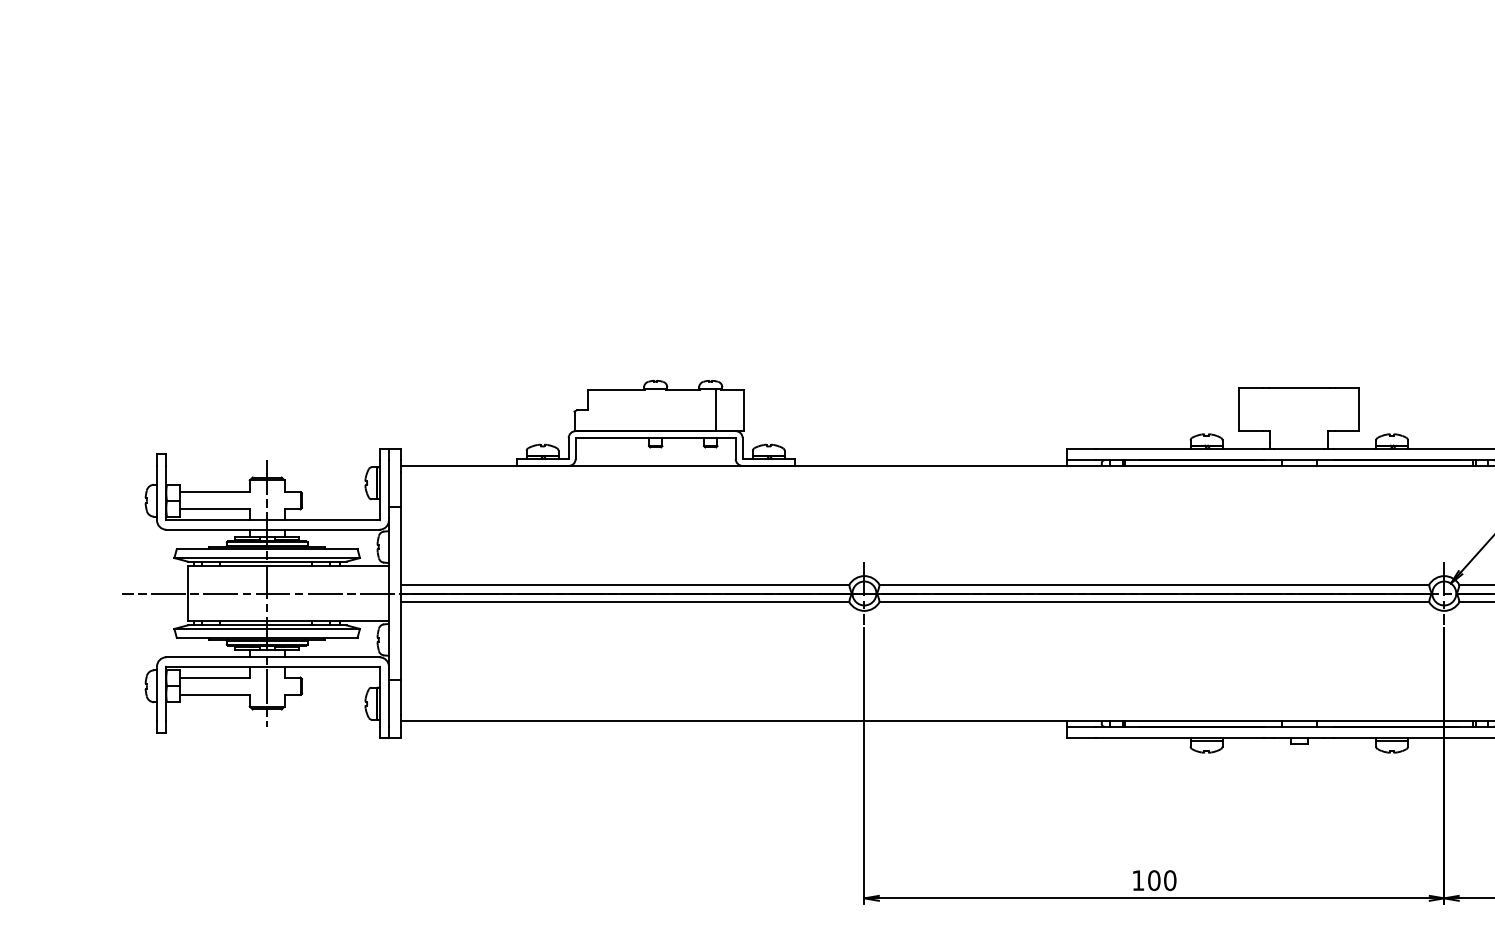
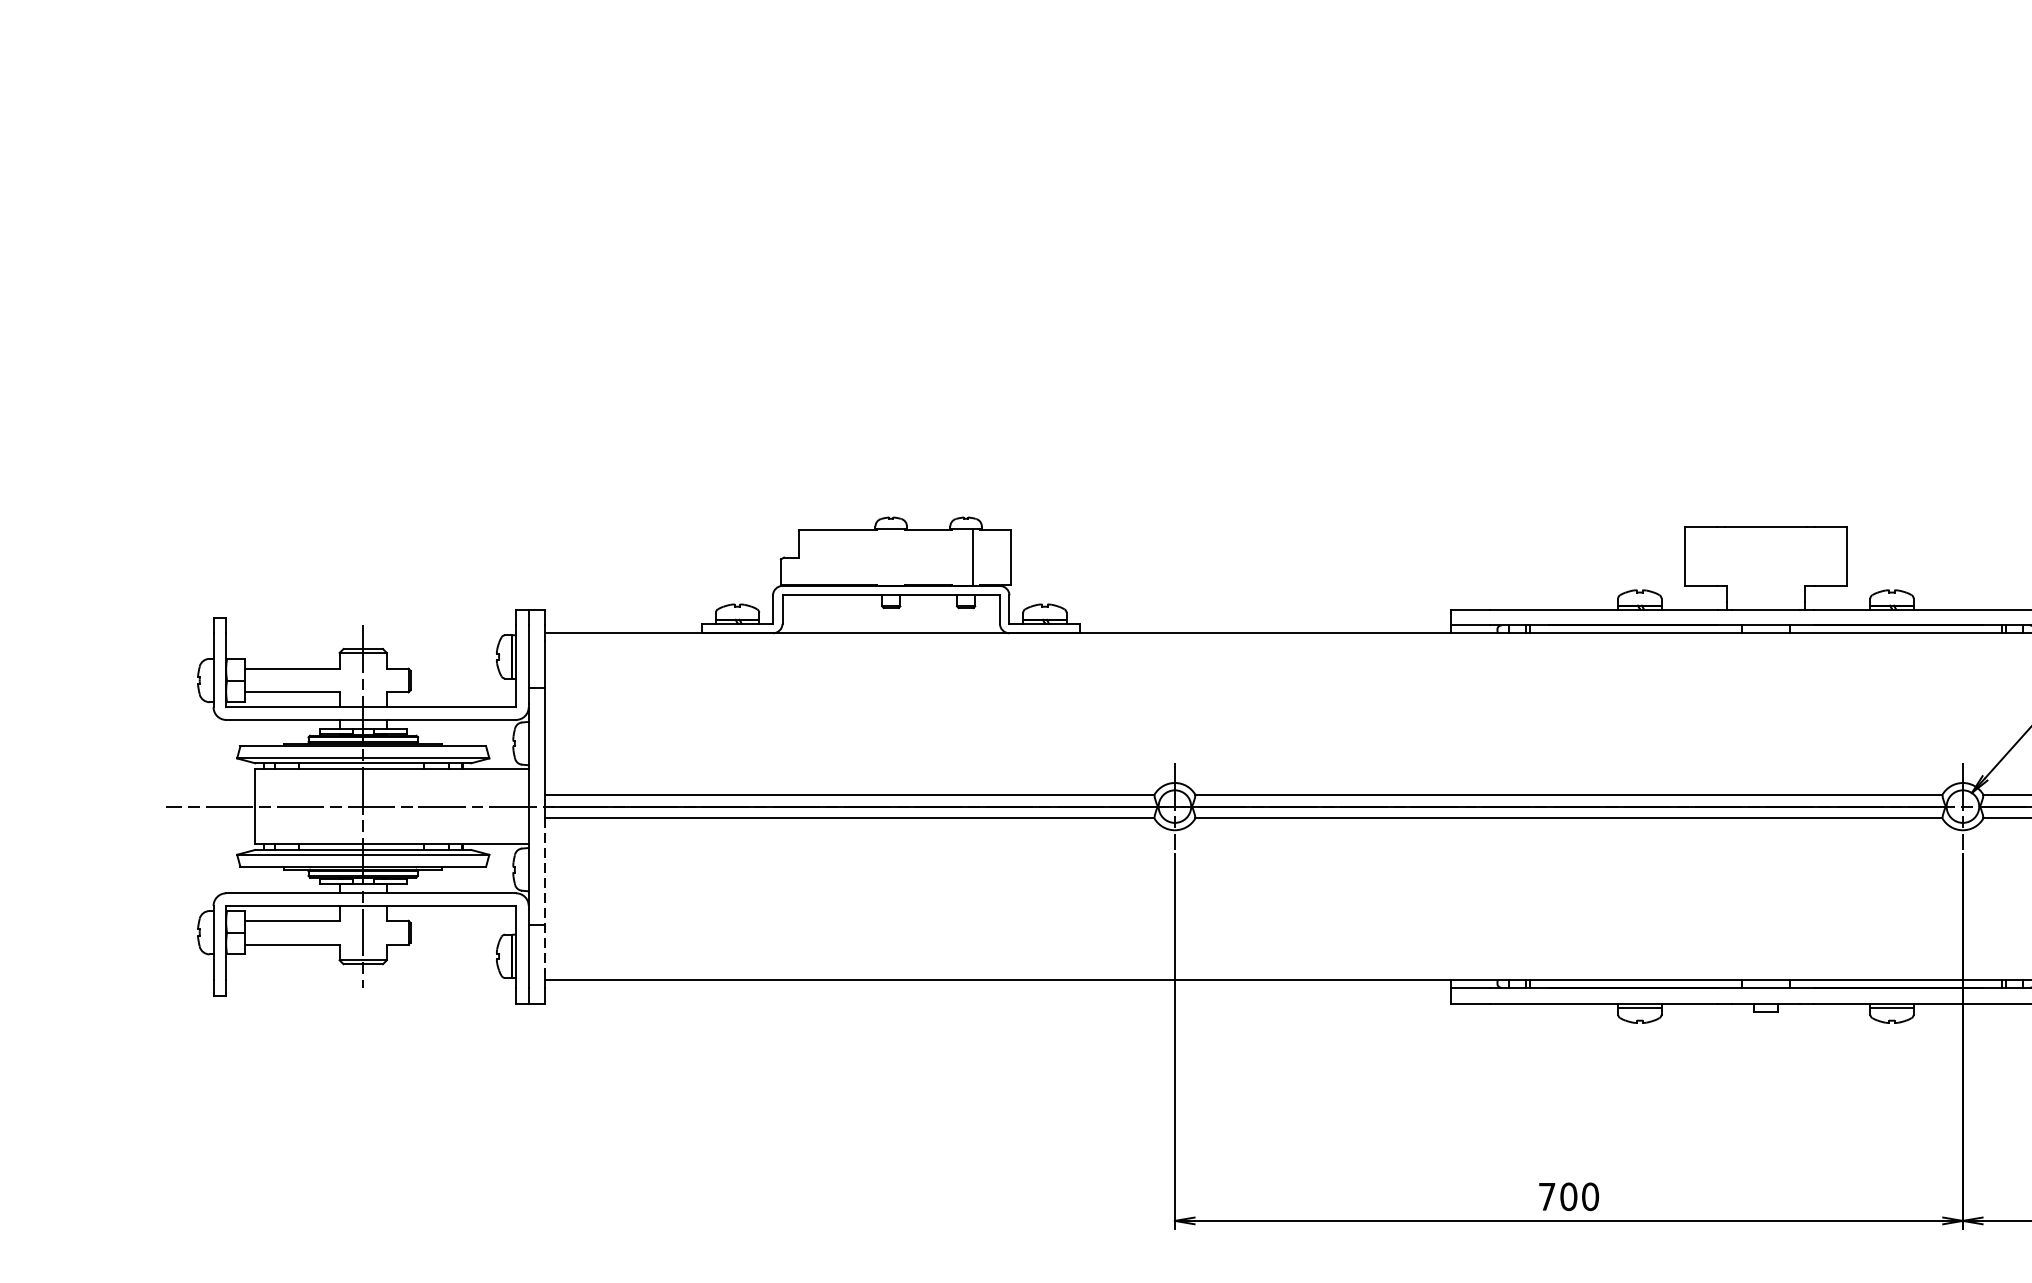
line: (400, 658) -> (544, 894), solid -> dashed
text: (1138, 880) -> (1547, 1196), 100 -> 700

